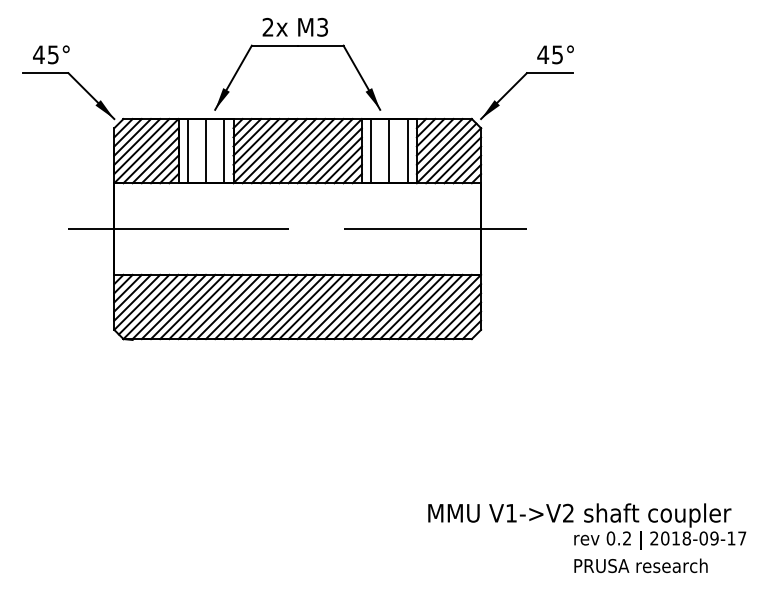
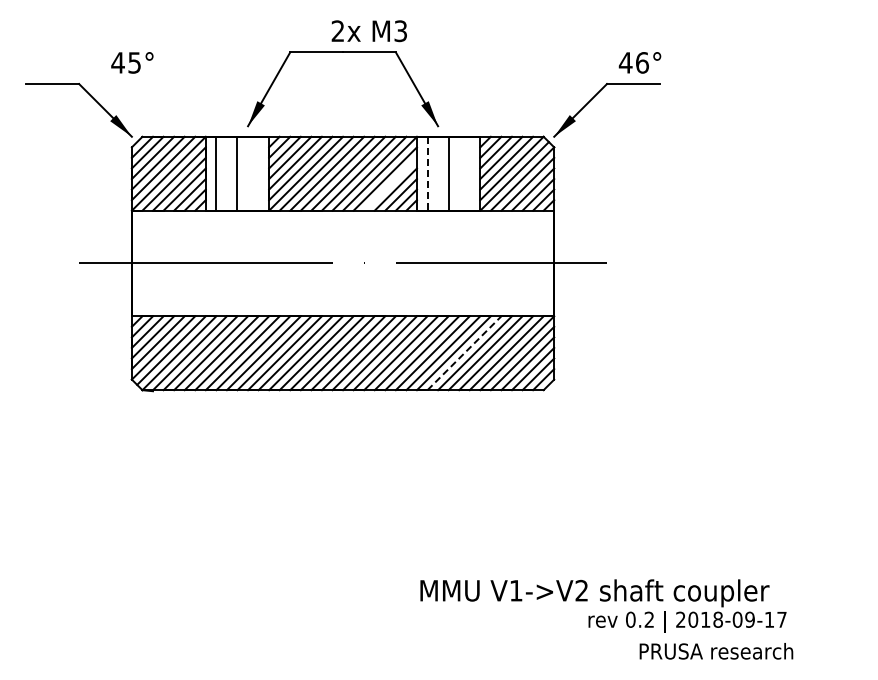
text: (294, 27) -> (368, 31), moved
text: (51, 54) -> (132, 62), moved
text: (557, 54) -> (642, 62), 45° -> 46°
line: (224, 150) -> (258, 173), removed
line: (371, 150) -> (427, 173), solid -> dashed
line: (407, 150) -> (469, 173), removed
line: (338, 159) -> (390, 183), removed
line: (403, 306) -> (464, 352), solid -> dashed
text: (587, 526) -> (603, 605), moved
text: (641, 566) -> (716, 651), moved

